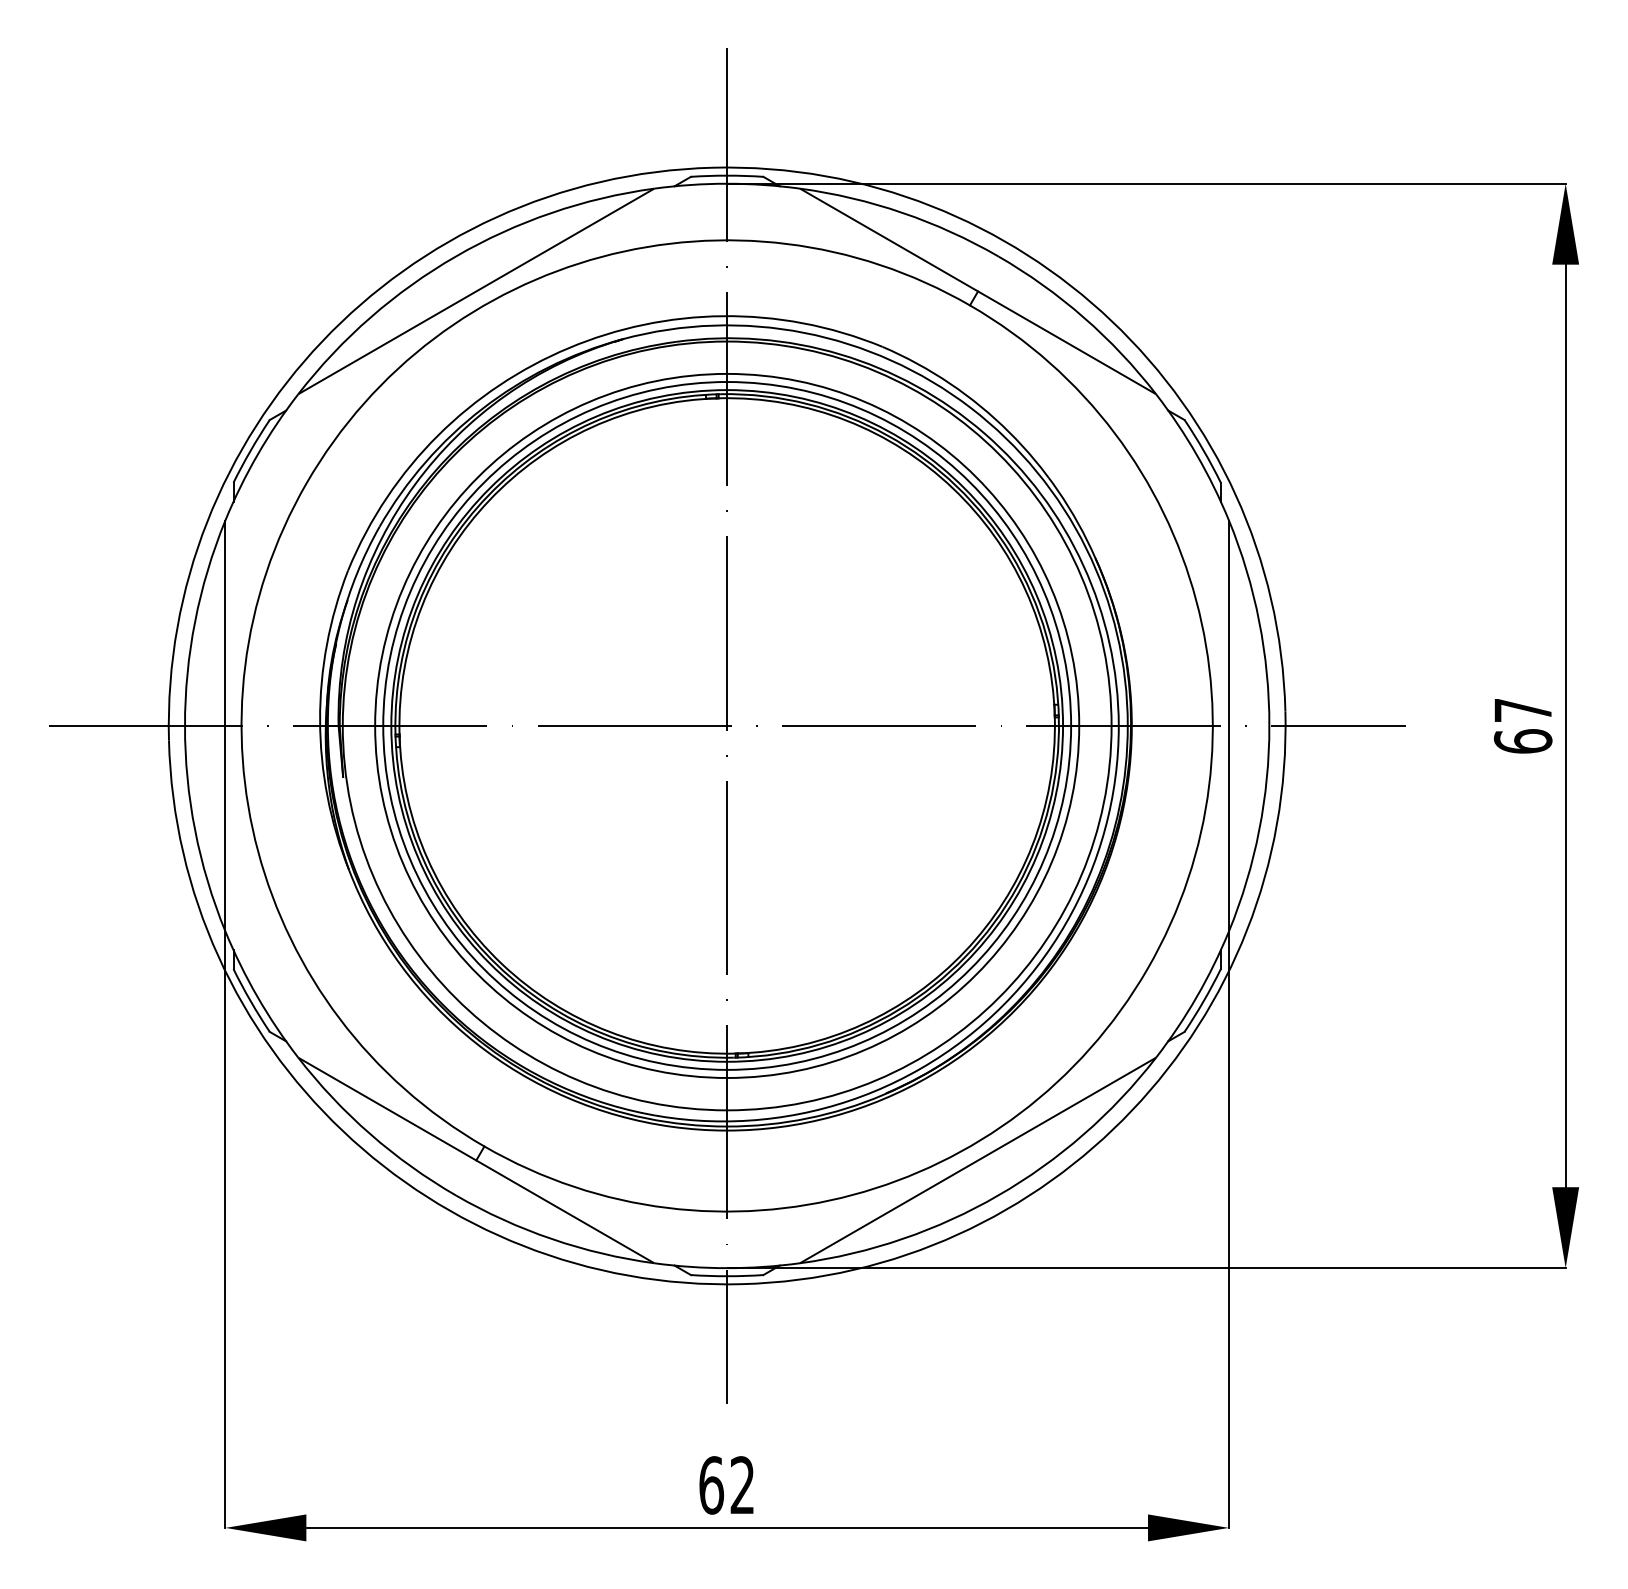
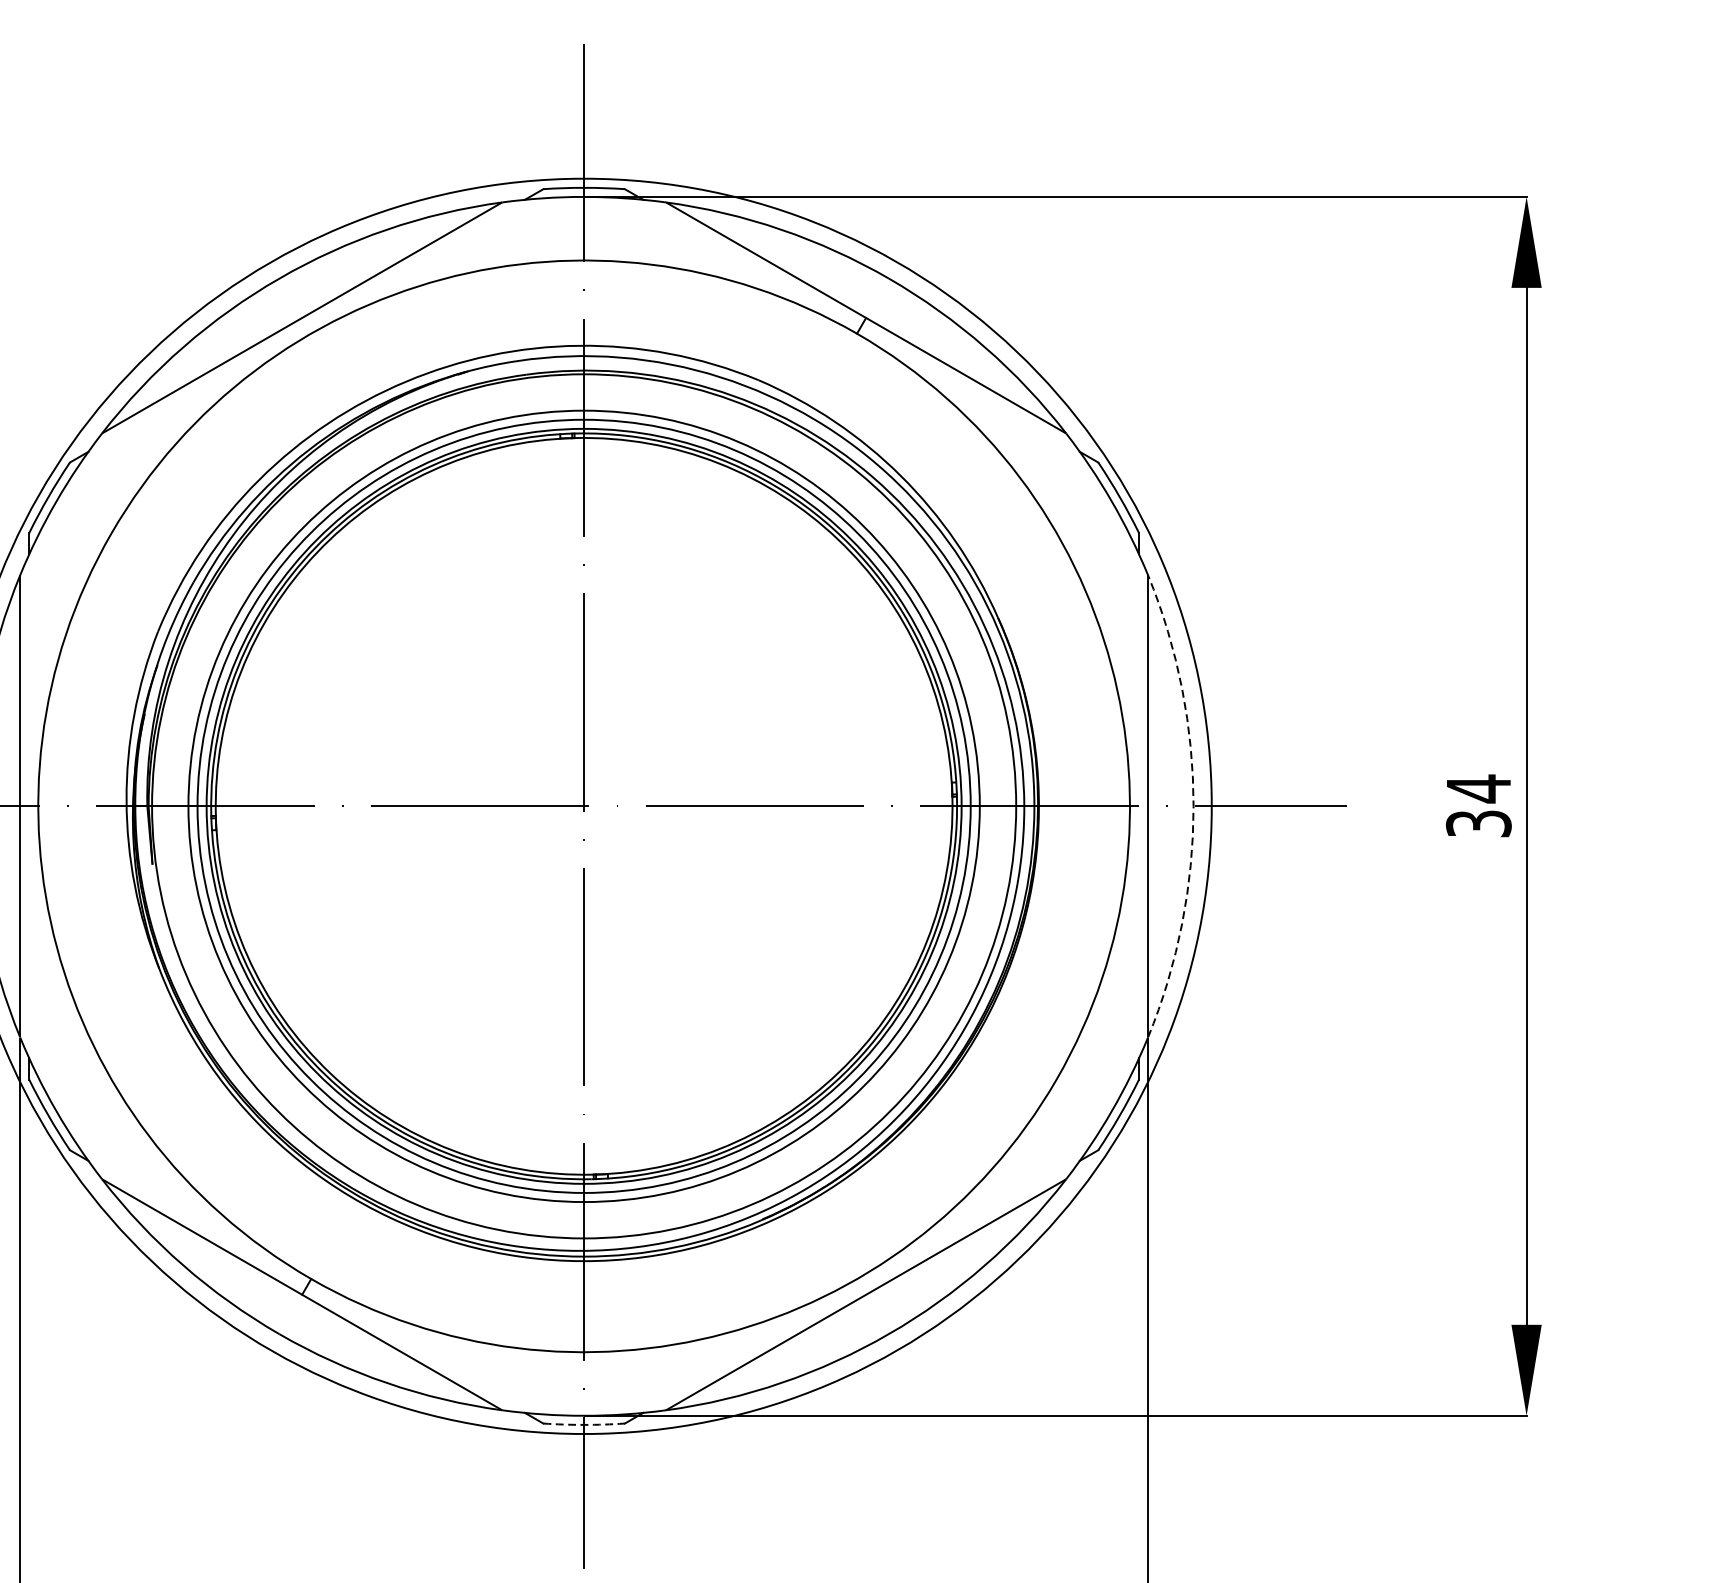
arc: (1269, 725) -> (1193, 805), solid -> dashed
text: (1522, 725) -> (1478, 805), 67 -> 34
arc: (727, 1276) -> (584, 1425), solid -> dashed

